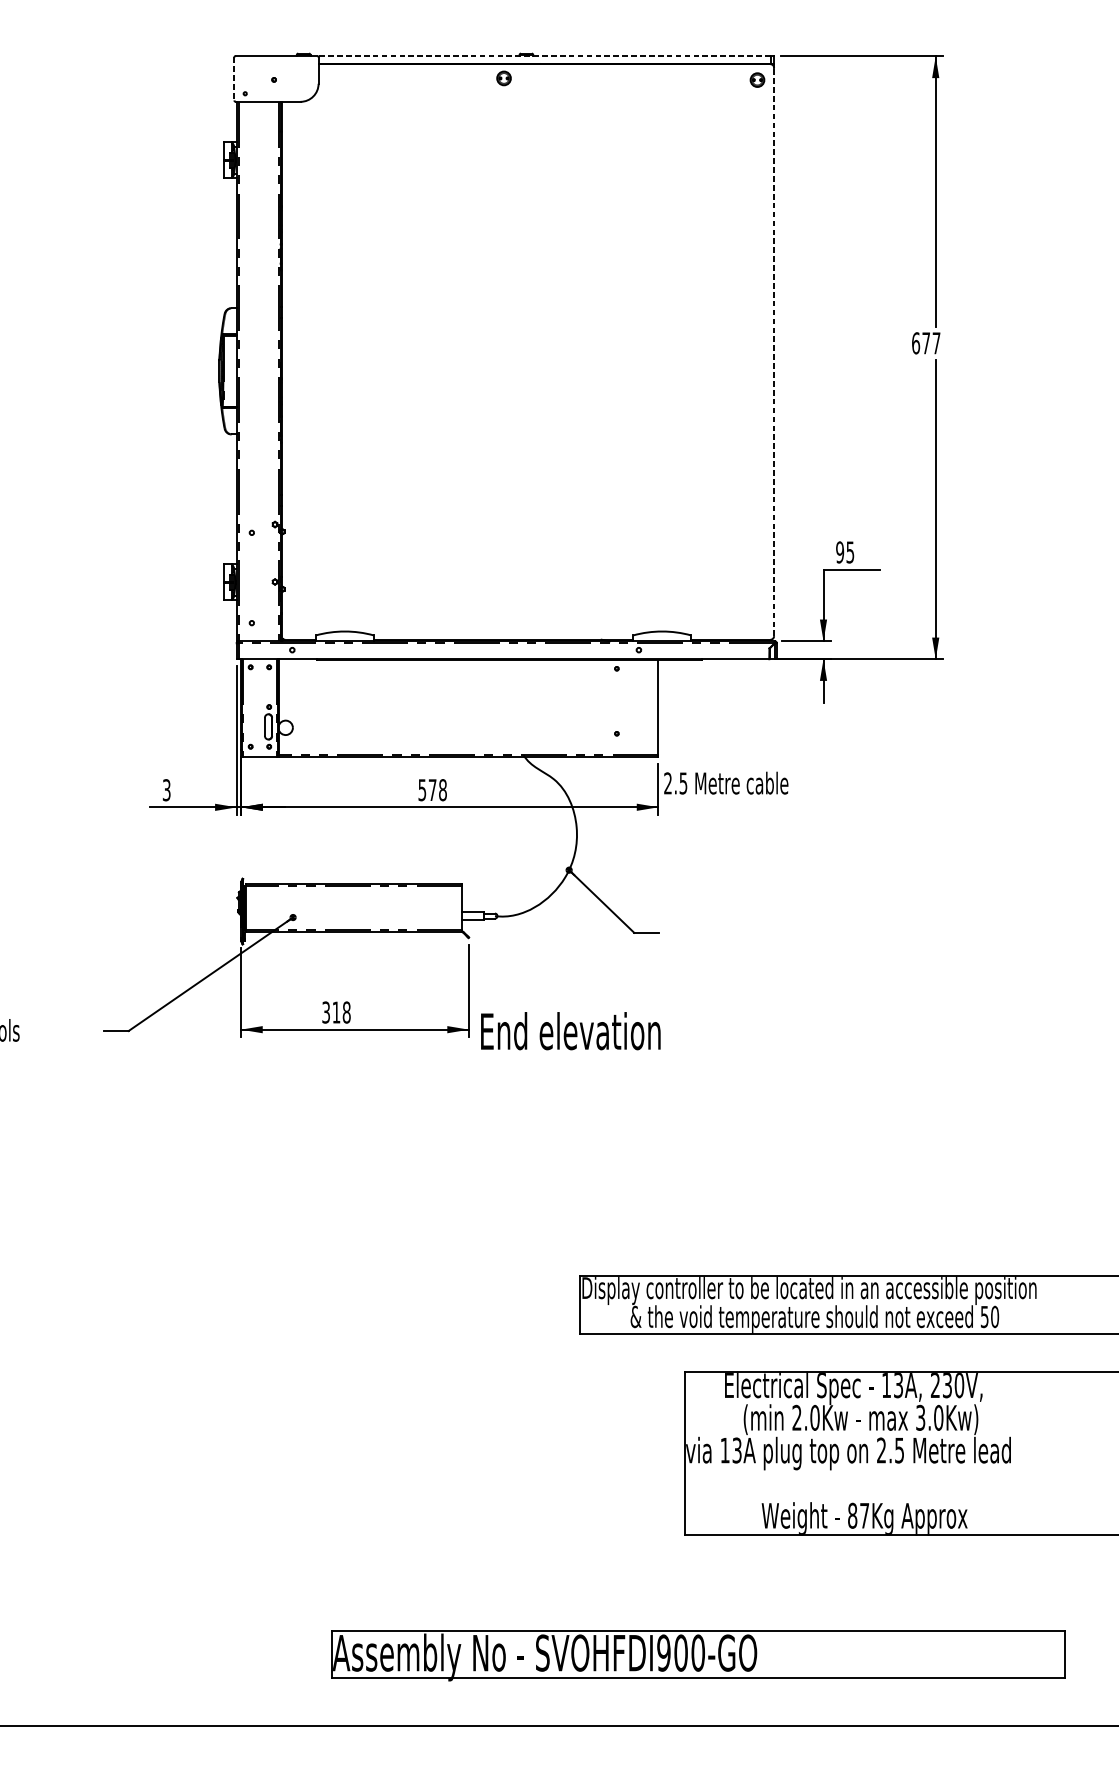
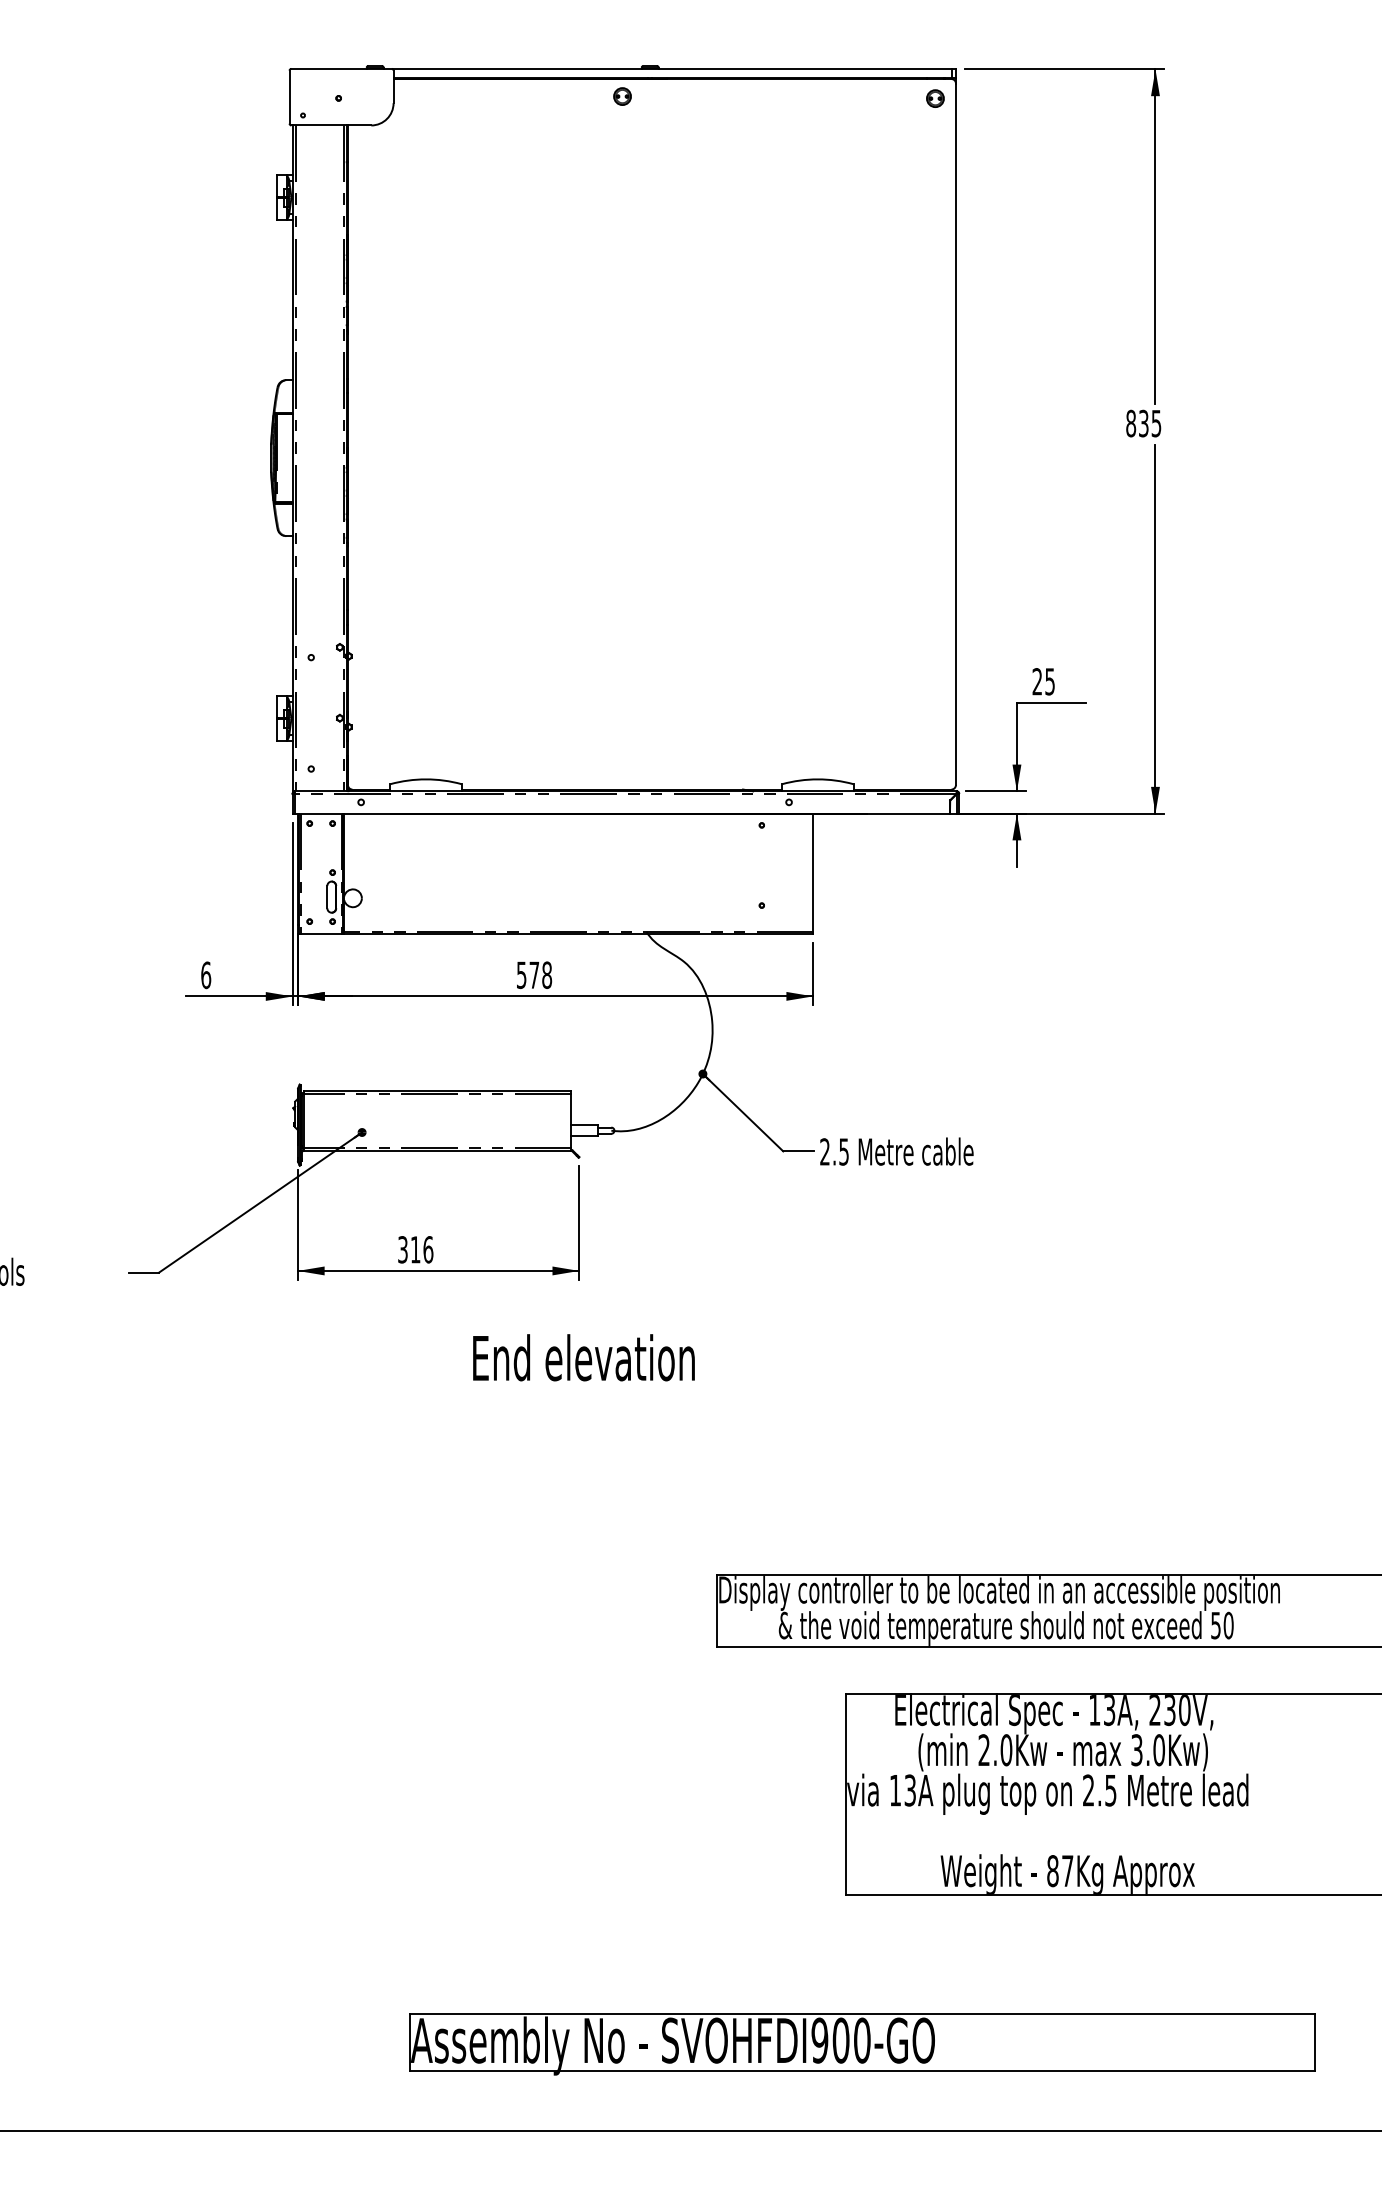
line: (543, 56) -> (671, 69), dashed -> solid
line: (234, 79) -> (289, 97), dashed -> solid
text: (926, 343) -> (1143, 423), 677 -> 835
line: (773, 352) -> (955, 434), dashed -> solid
text: (840, 552) -> (1037, 681), 95 -> 25
text: (725, 783) -> (896, 1151), moved
text: (167, 790) -> (206, 975), 3 -> 6
text: (346, 1012) -> (428, 1249), 318 -> 316
text: (570, 1030) -> (583, 1357), moved

